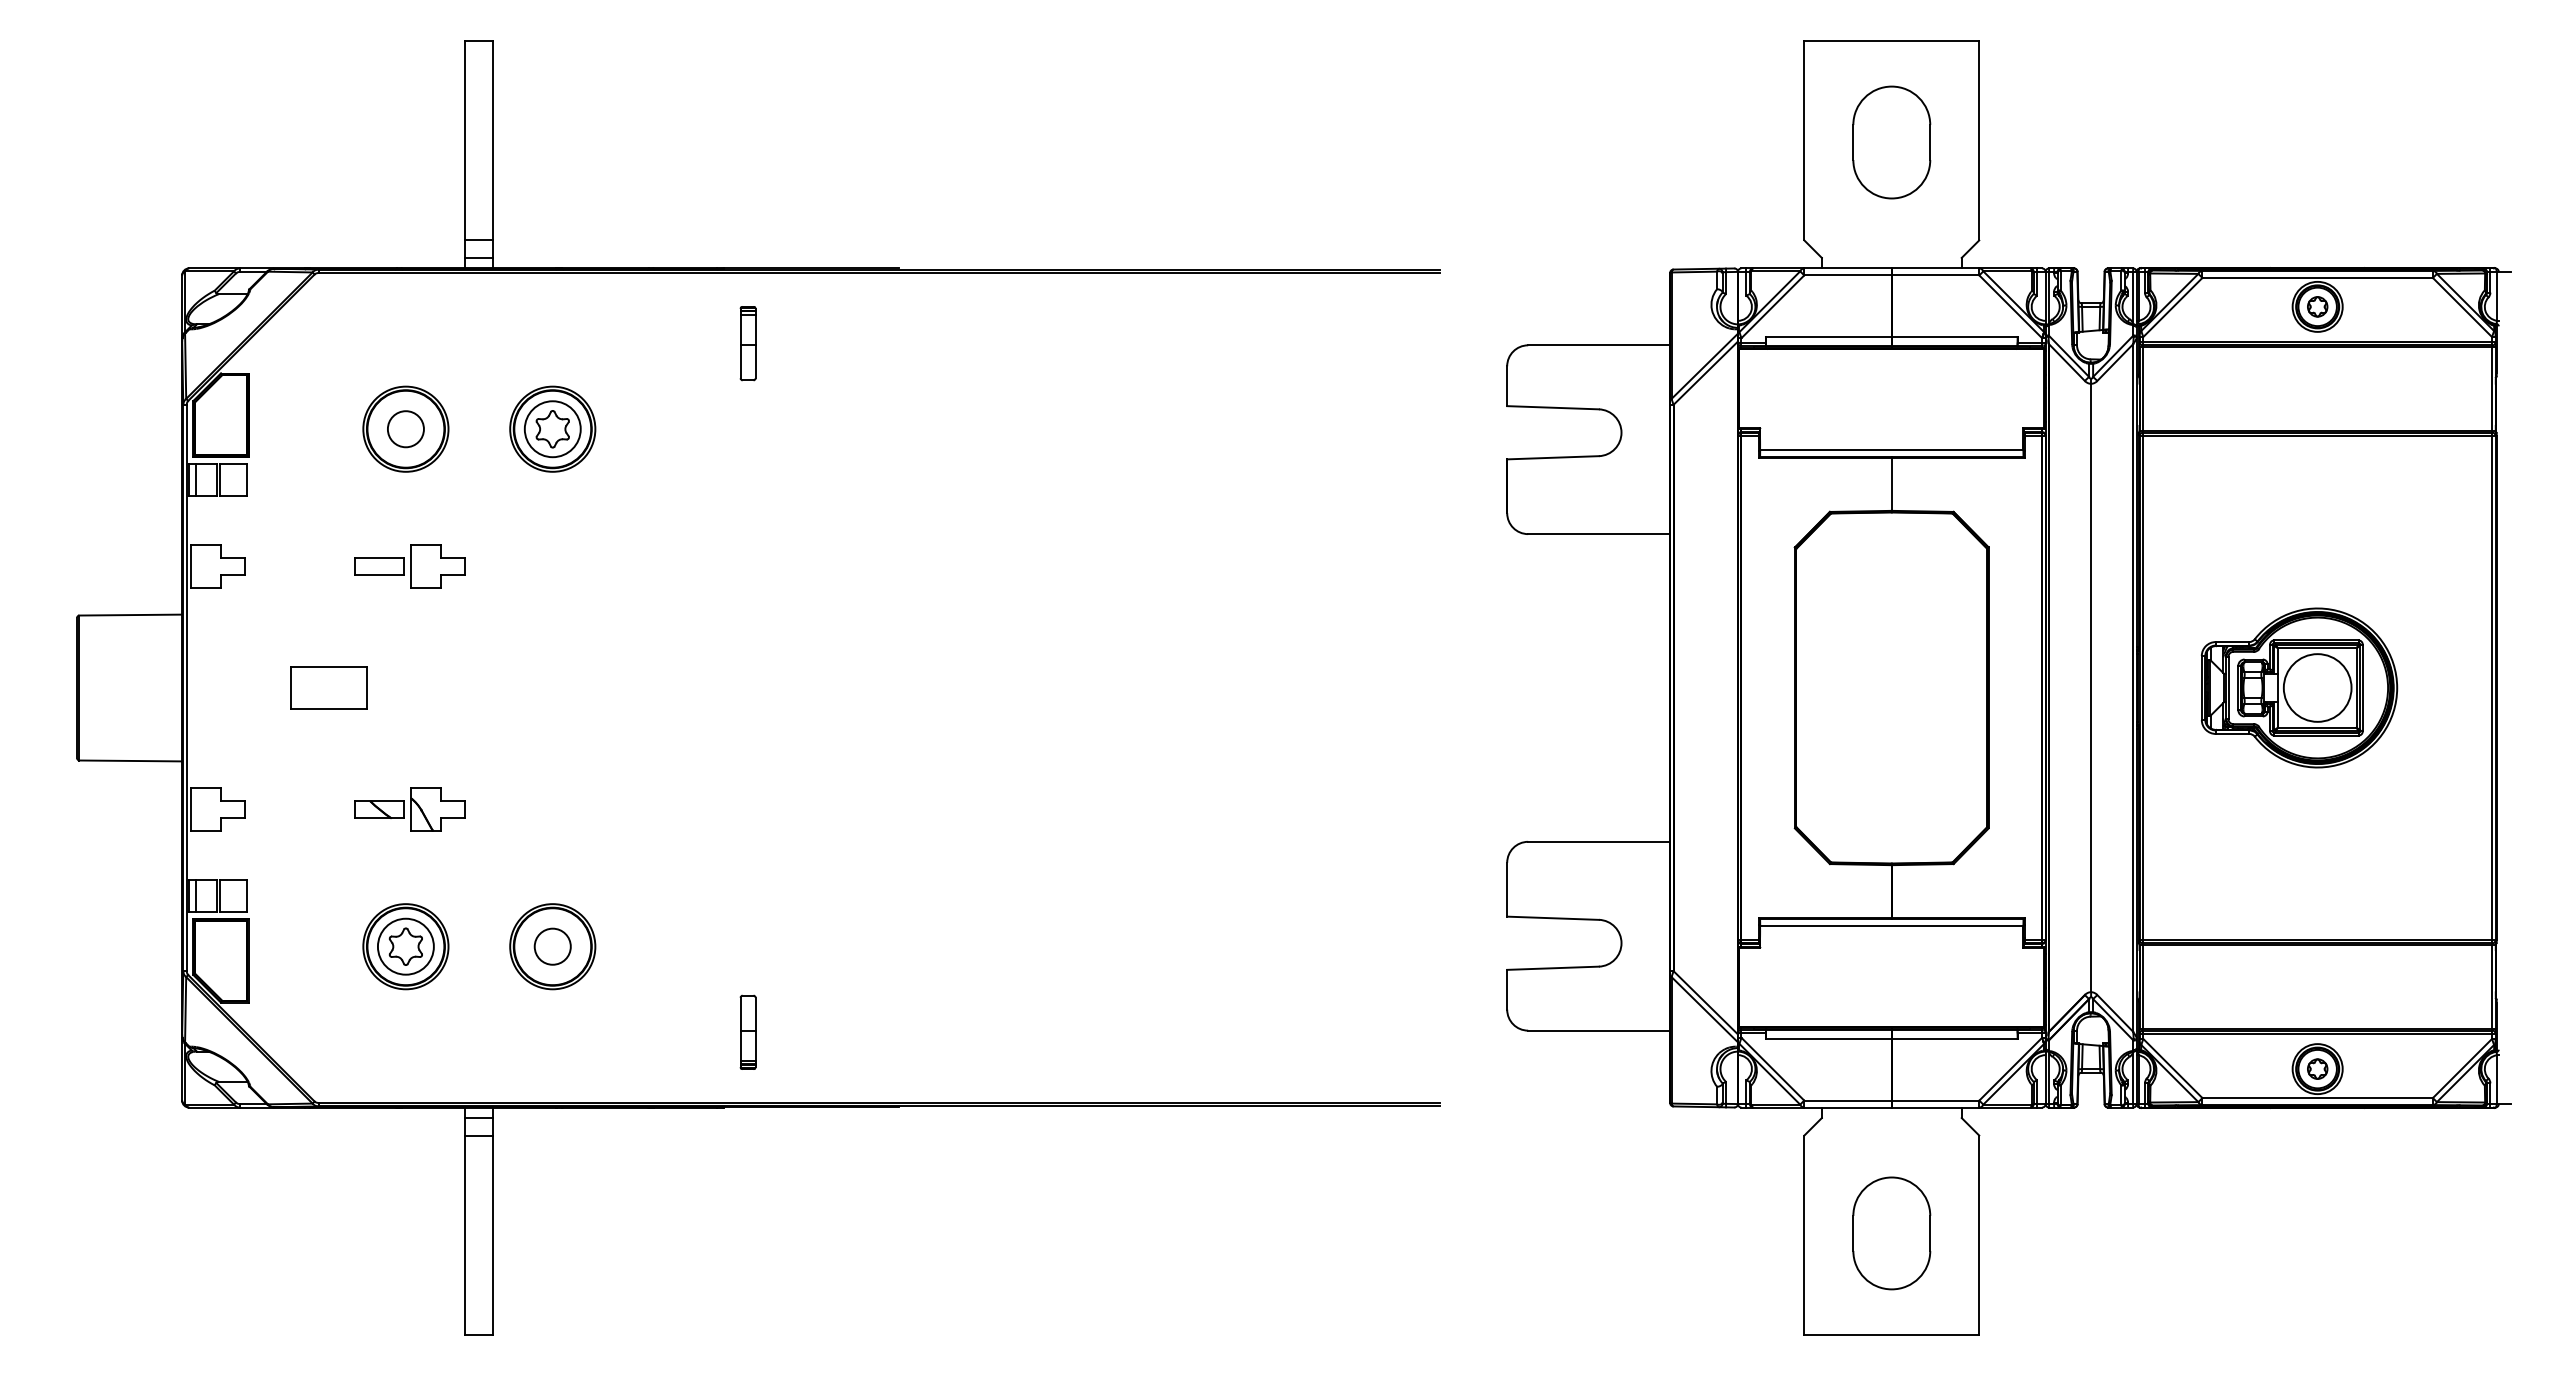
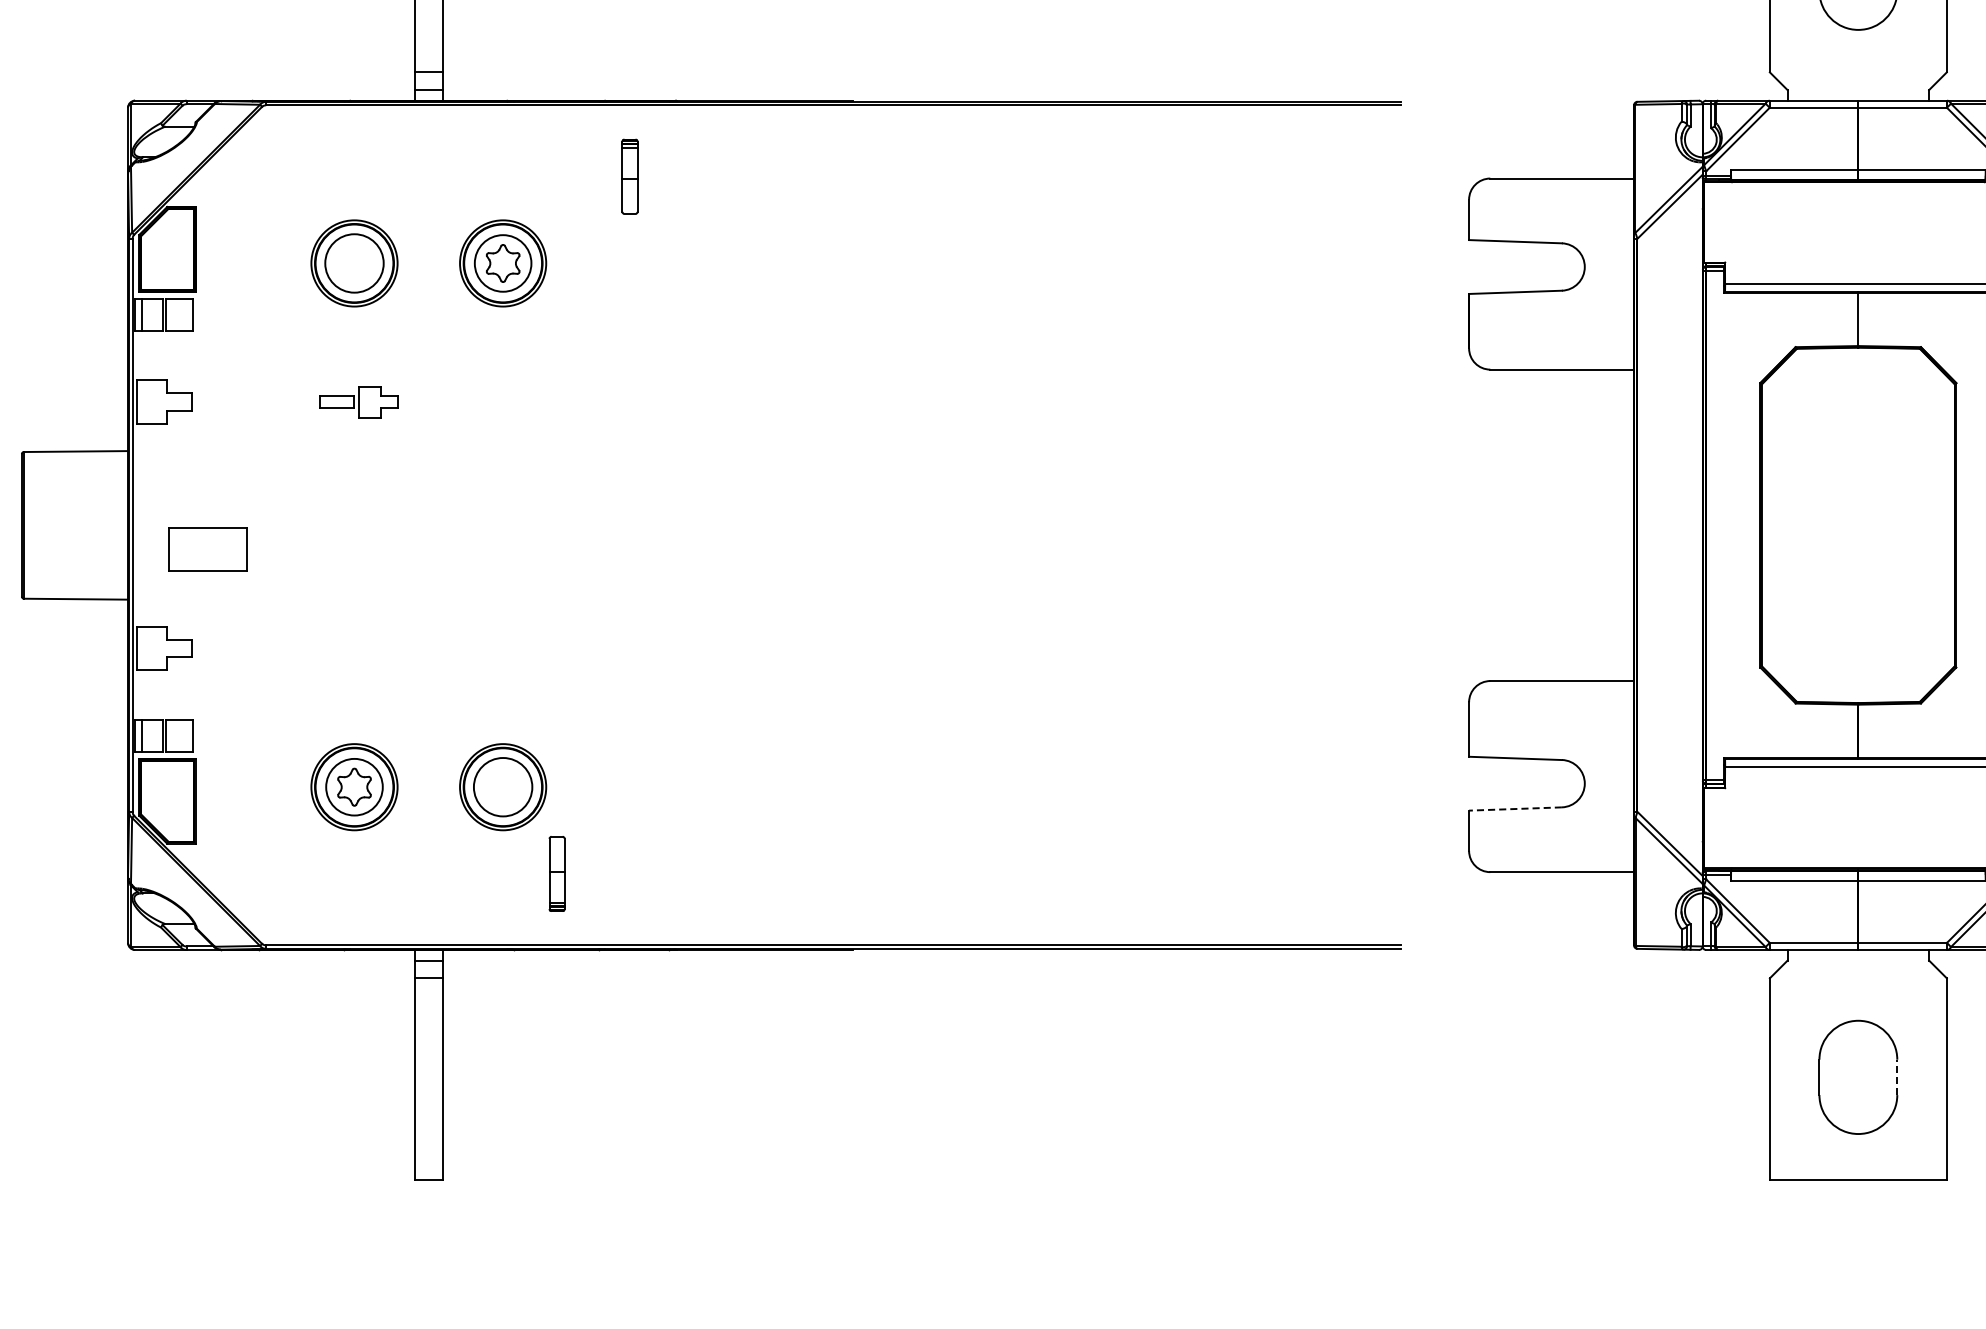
part: (747, 343) -> (629, 176), moved
circle: (405, 429) -> (354, 263), size x1.6
part: (409, 566) -> (358, 402), size x0.7
part: (328, 687) -> (207, 549), moved
part: (409, 809) -> (358, 648), removed
circle: (552, 946) -> (502, 786), size x1.6
line: (1553, 968) -> (1515, 809), solid -> dashed
part: (747, 1031) -> (556, 873), moved
line: (1930, 1232) -> (1897, 1076), solid -> dashed

